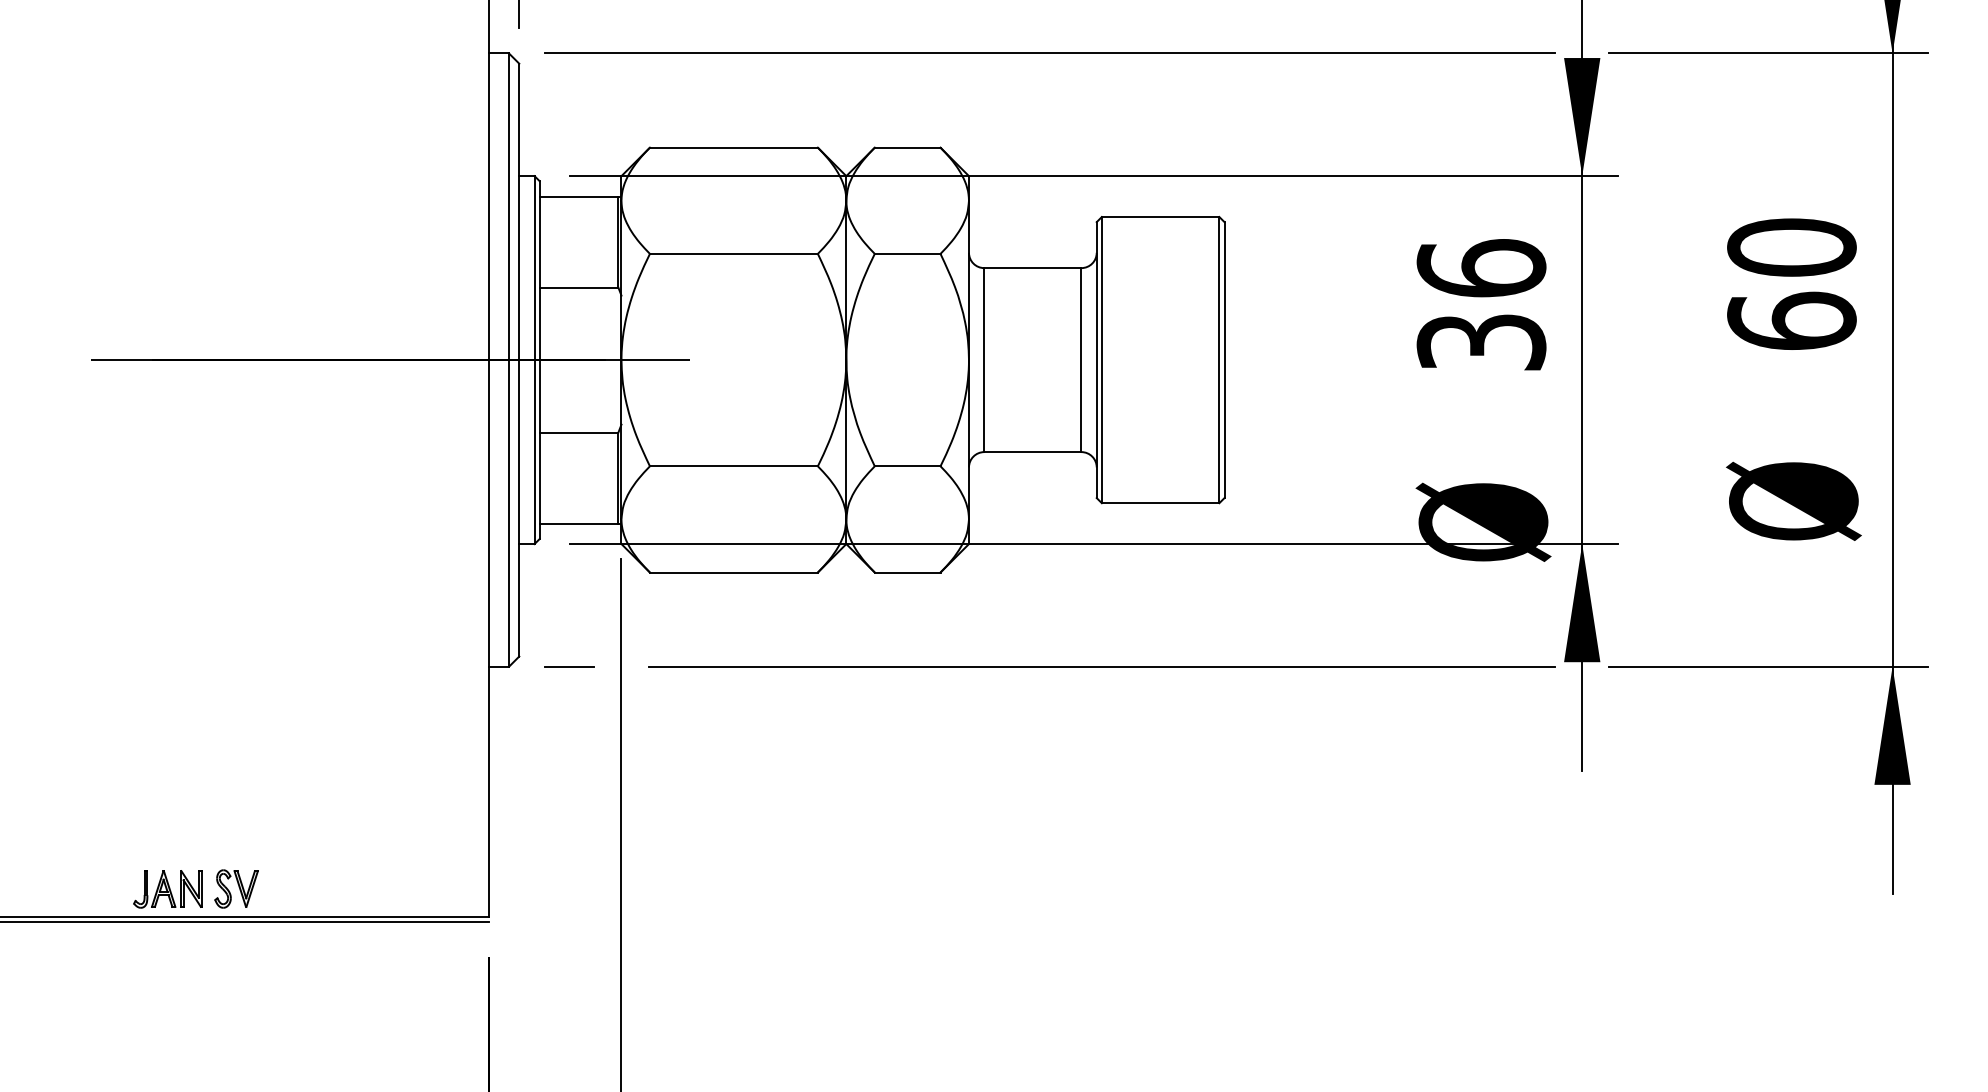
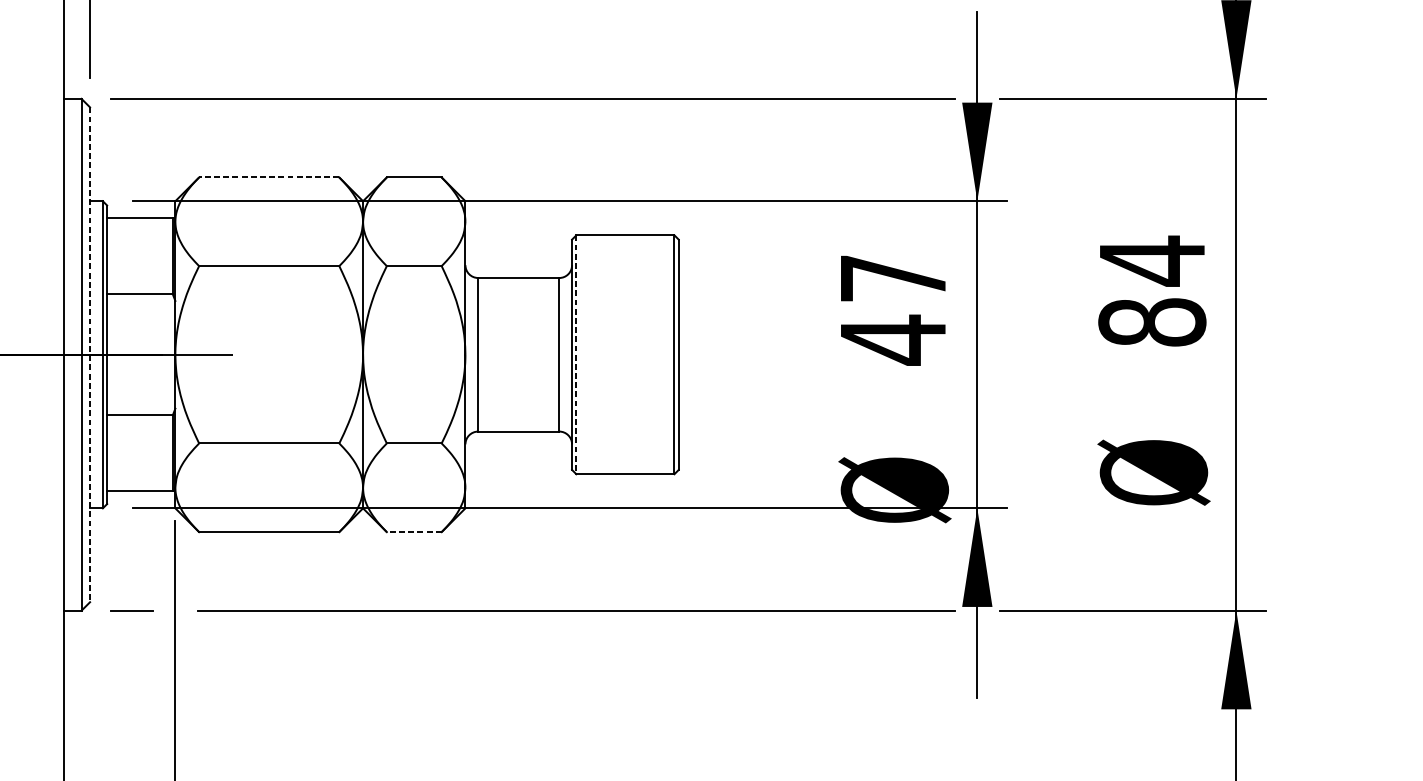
line: (733, 147) -> (268, 177), solid -> dashed
text: (1791, 283) -> (1152, 290), 60 -> 84
text: (1481, 306) -> (893, 310), 36 -> 47
line: (519, 360) -> (90, 355), solid -> dashed
line: (1101, 360) -> (576, 355), solid -> dashed
line: (907, 572) -> (414, 532), solid -> dashed

